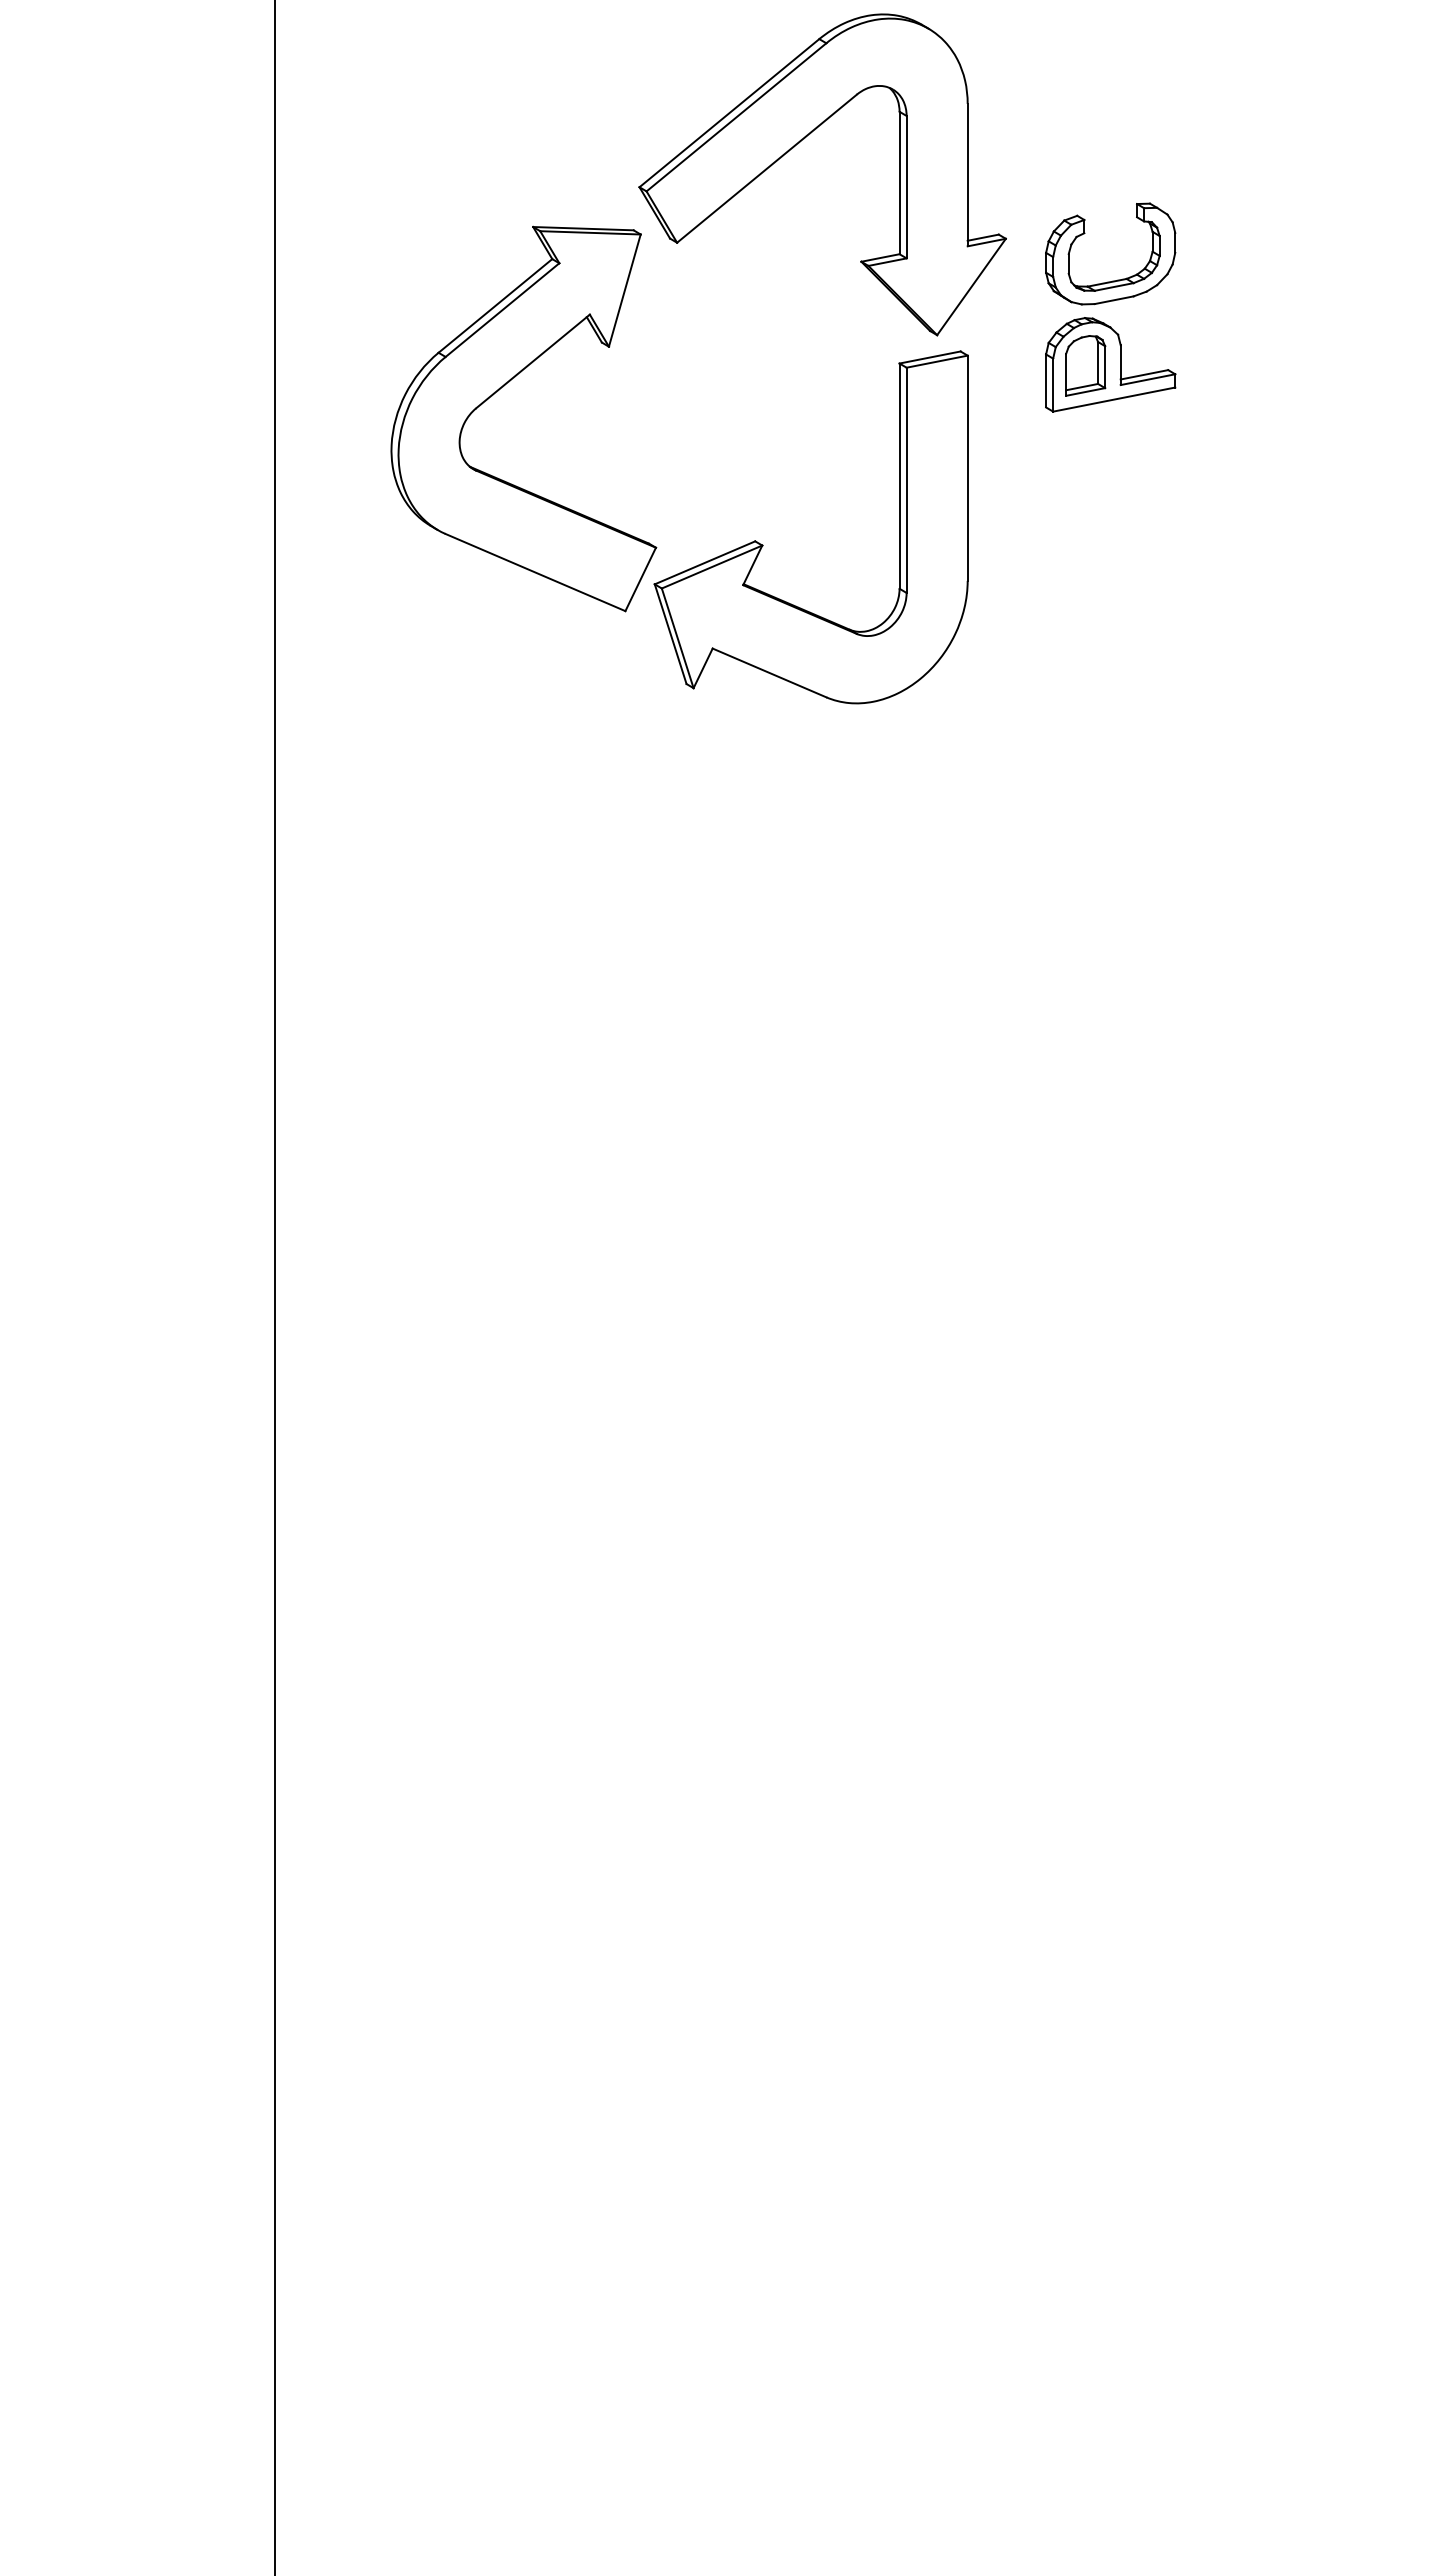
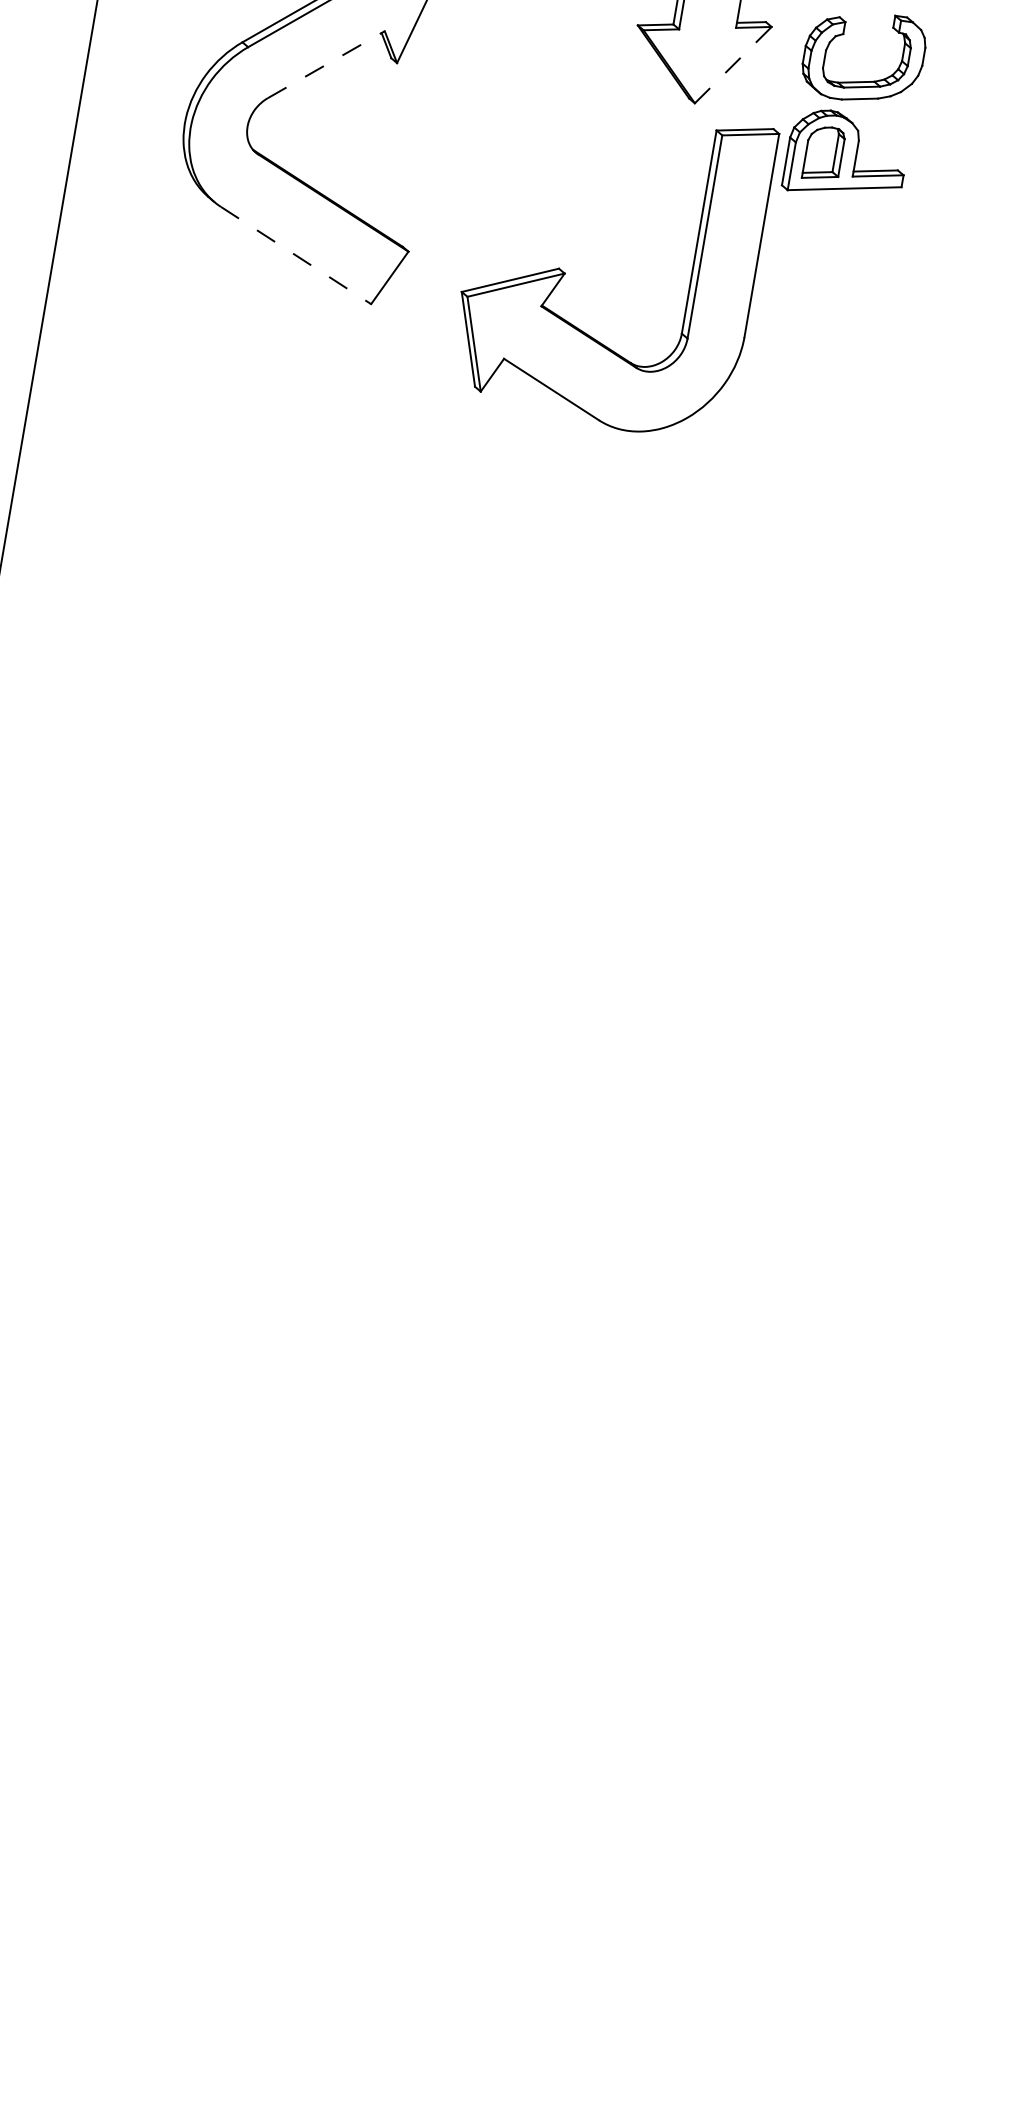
line: (971, 286) -> (733, 64), solid -> dashed
line: (533, 361) -> (326, 64), solid -> dashed
part: (763, 545) -> (565, 273), moved
line: (535, 572) -> (296, 255), solid -> dashed

